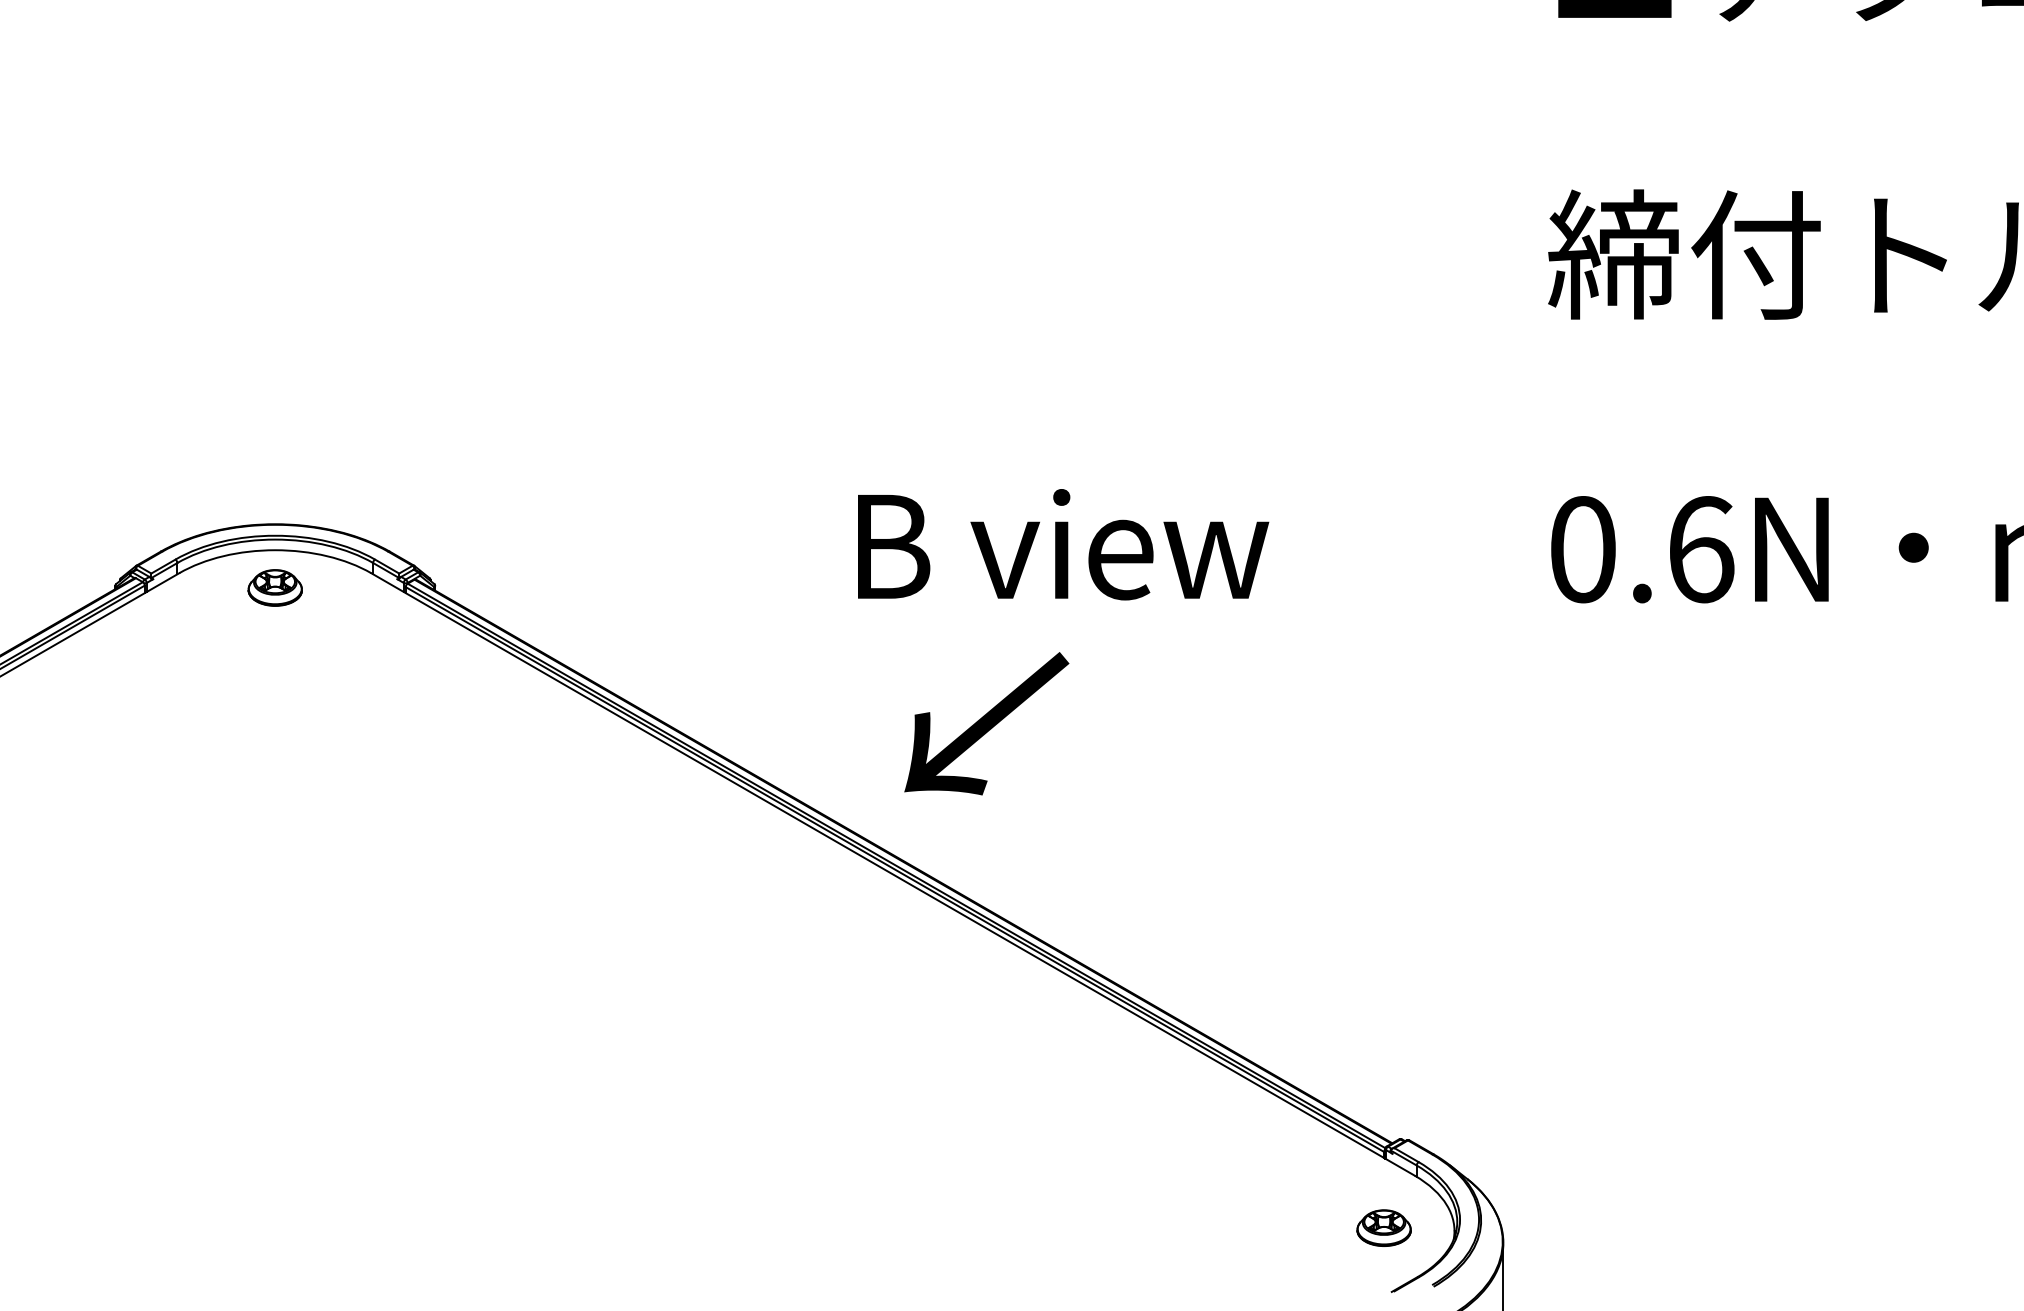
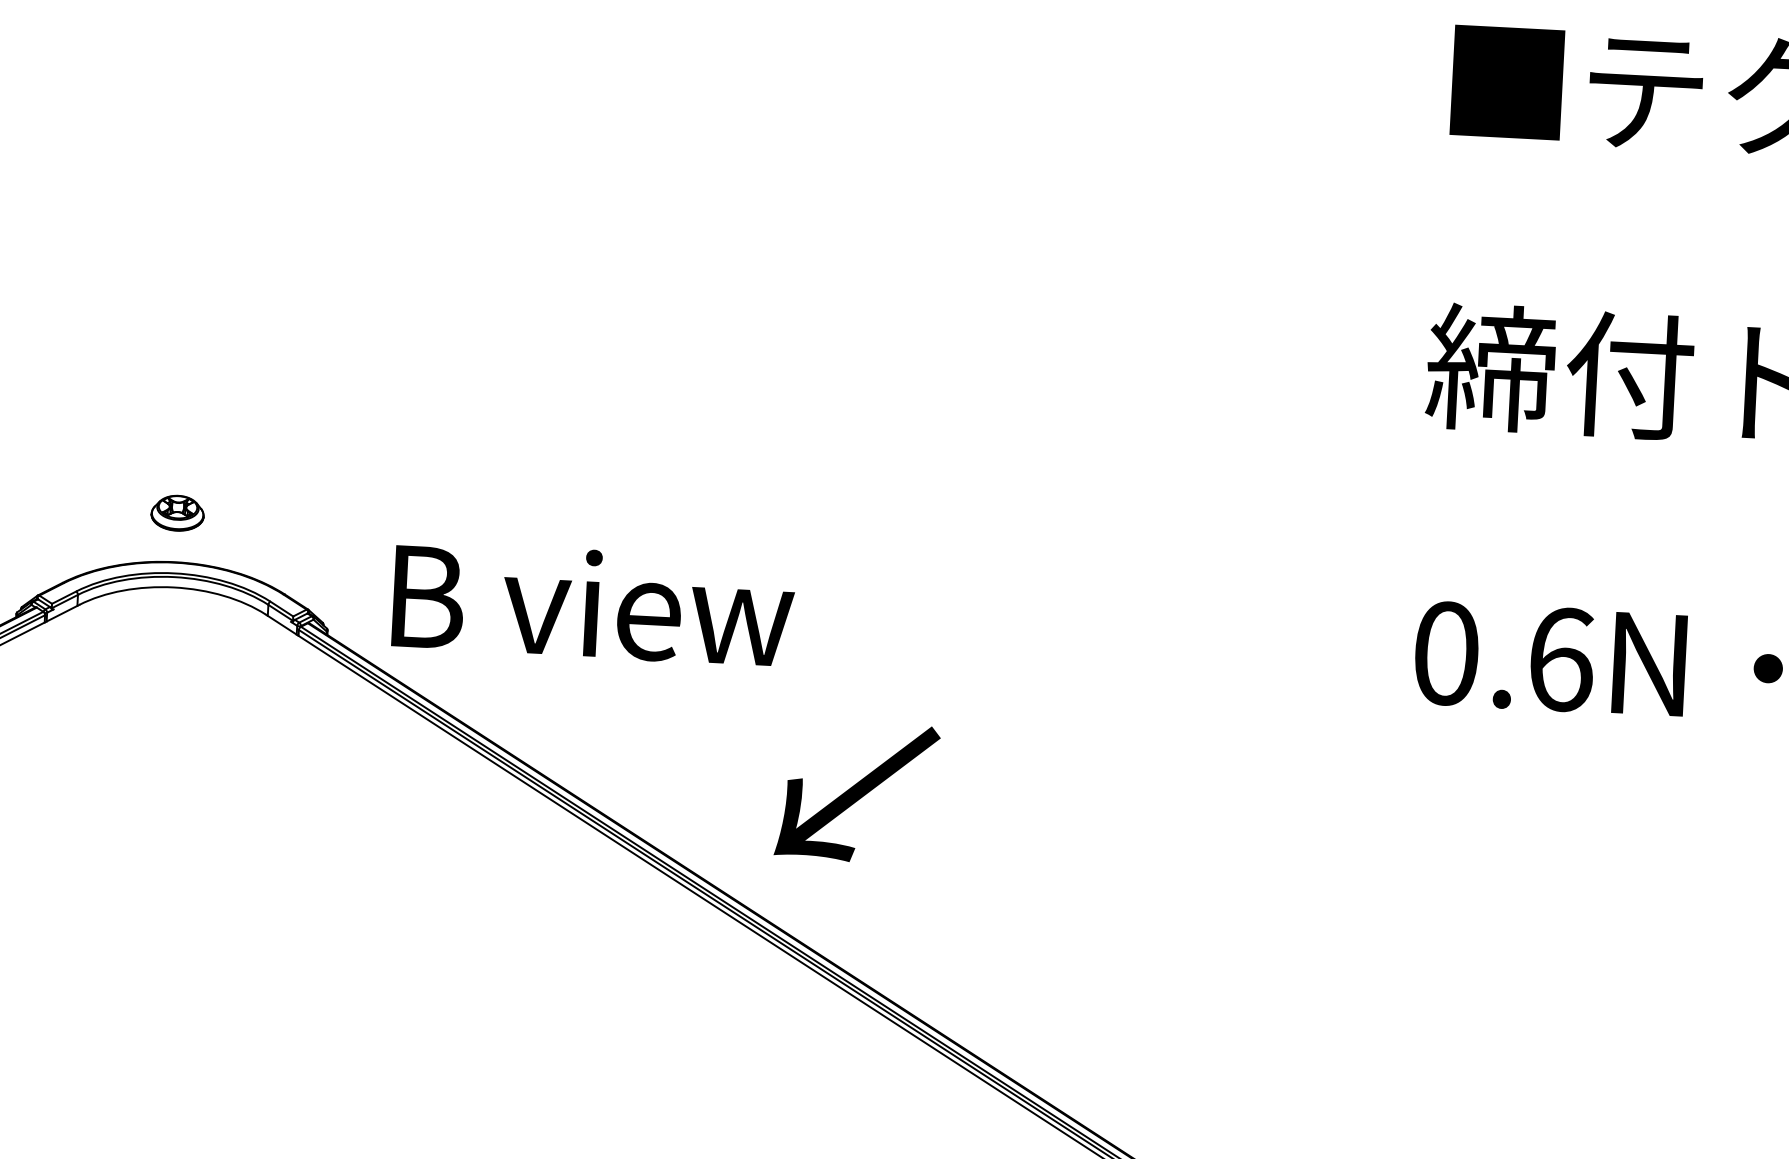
text: (1063, 544) -> (593, 603), moved
part: (274, 587) -> (176, 512), moved

